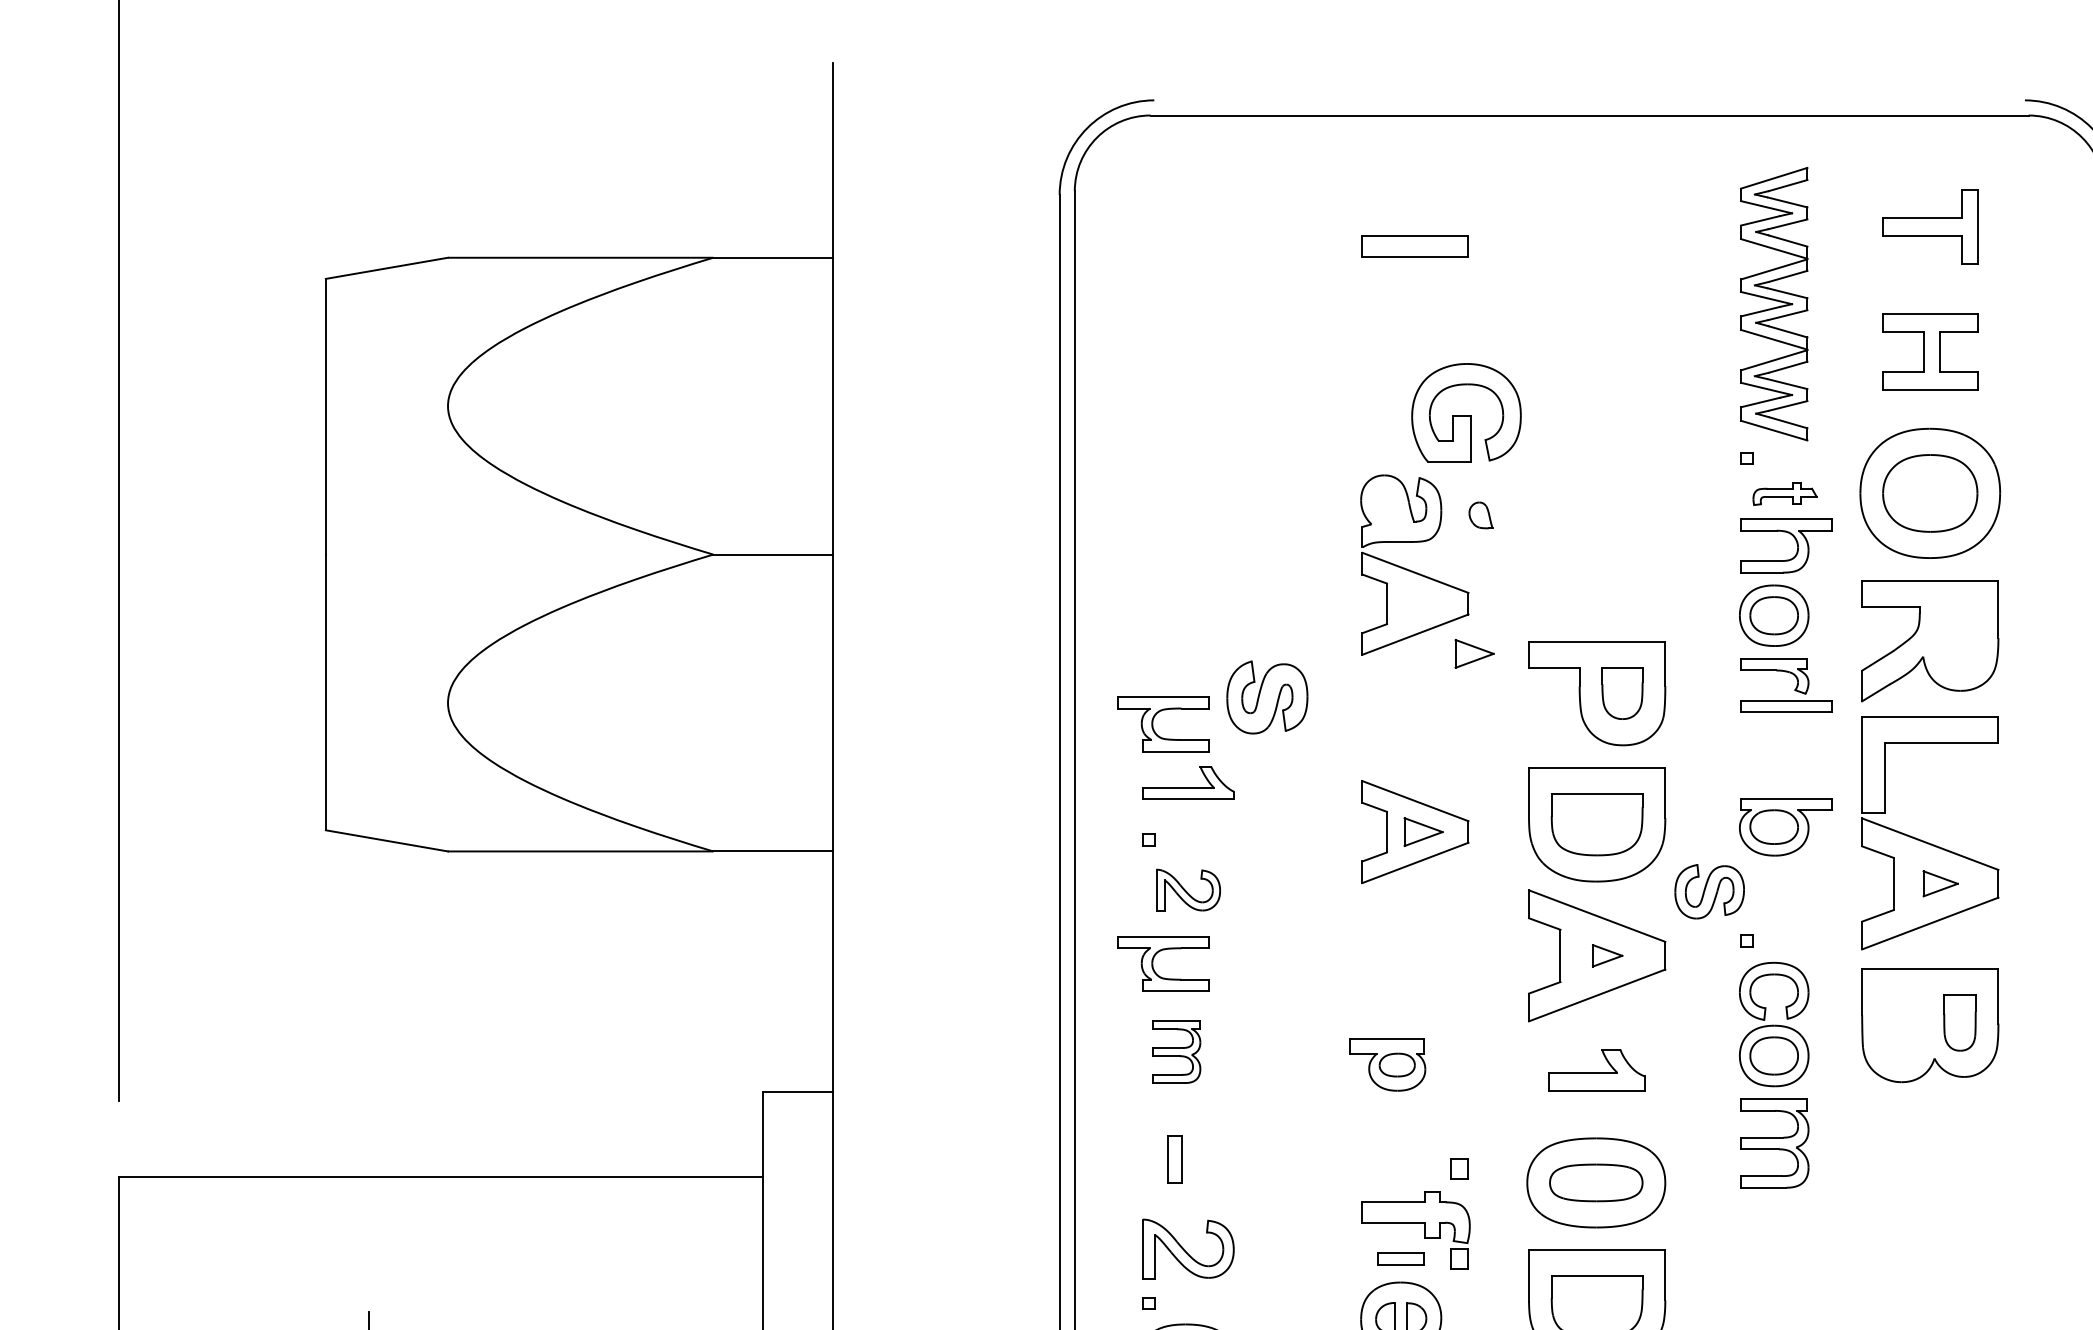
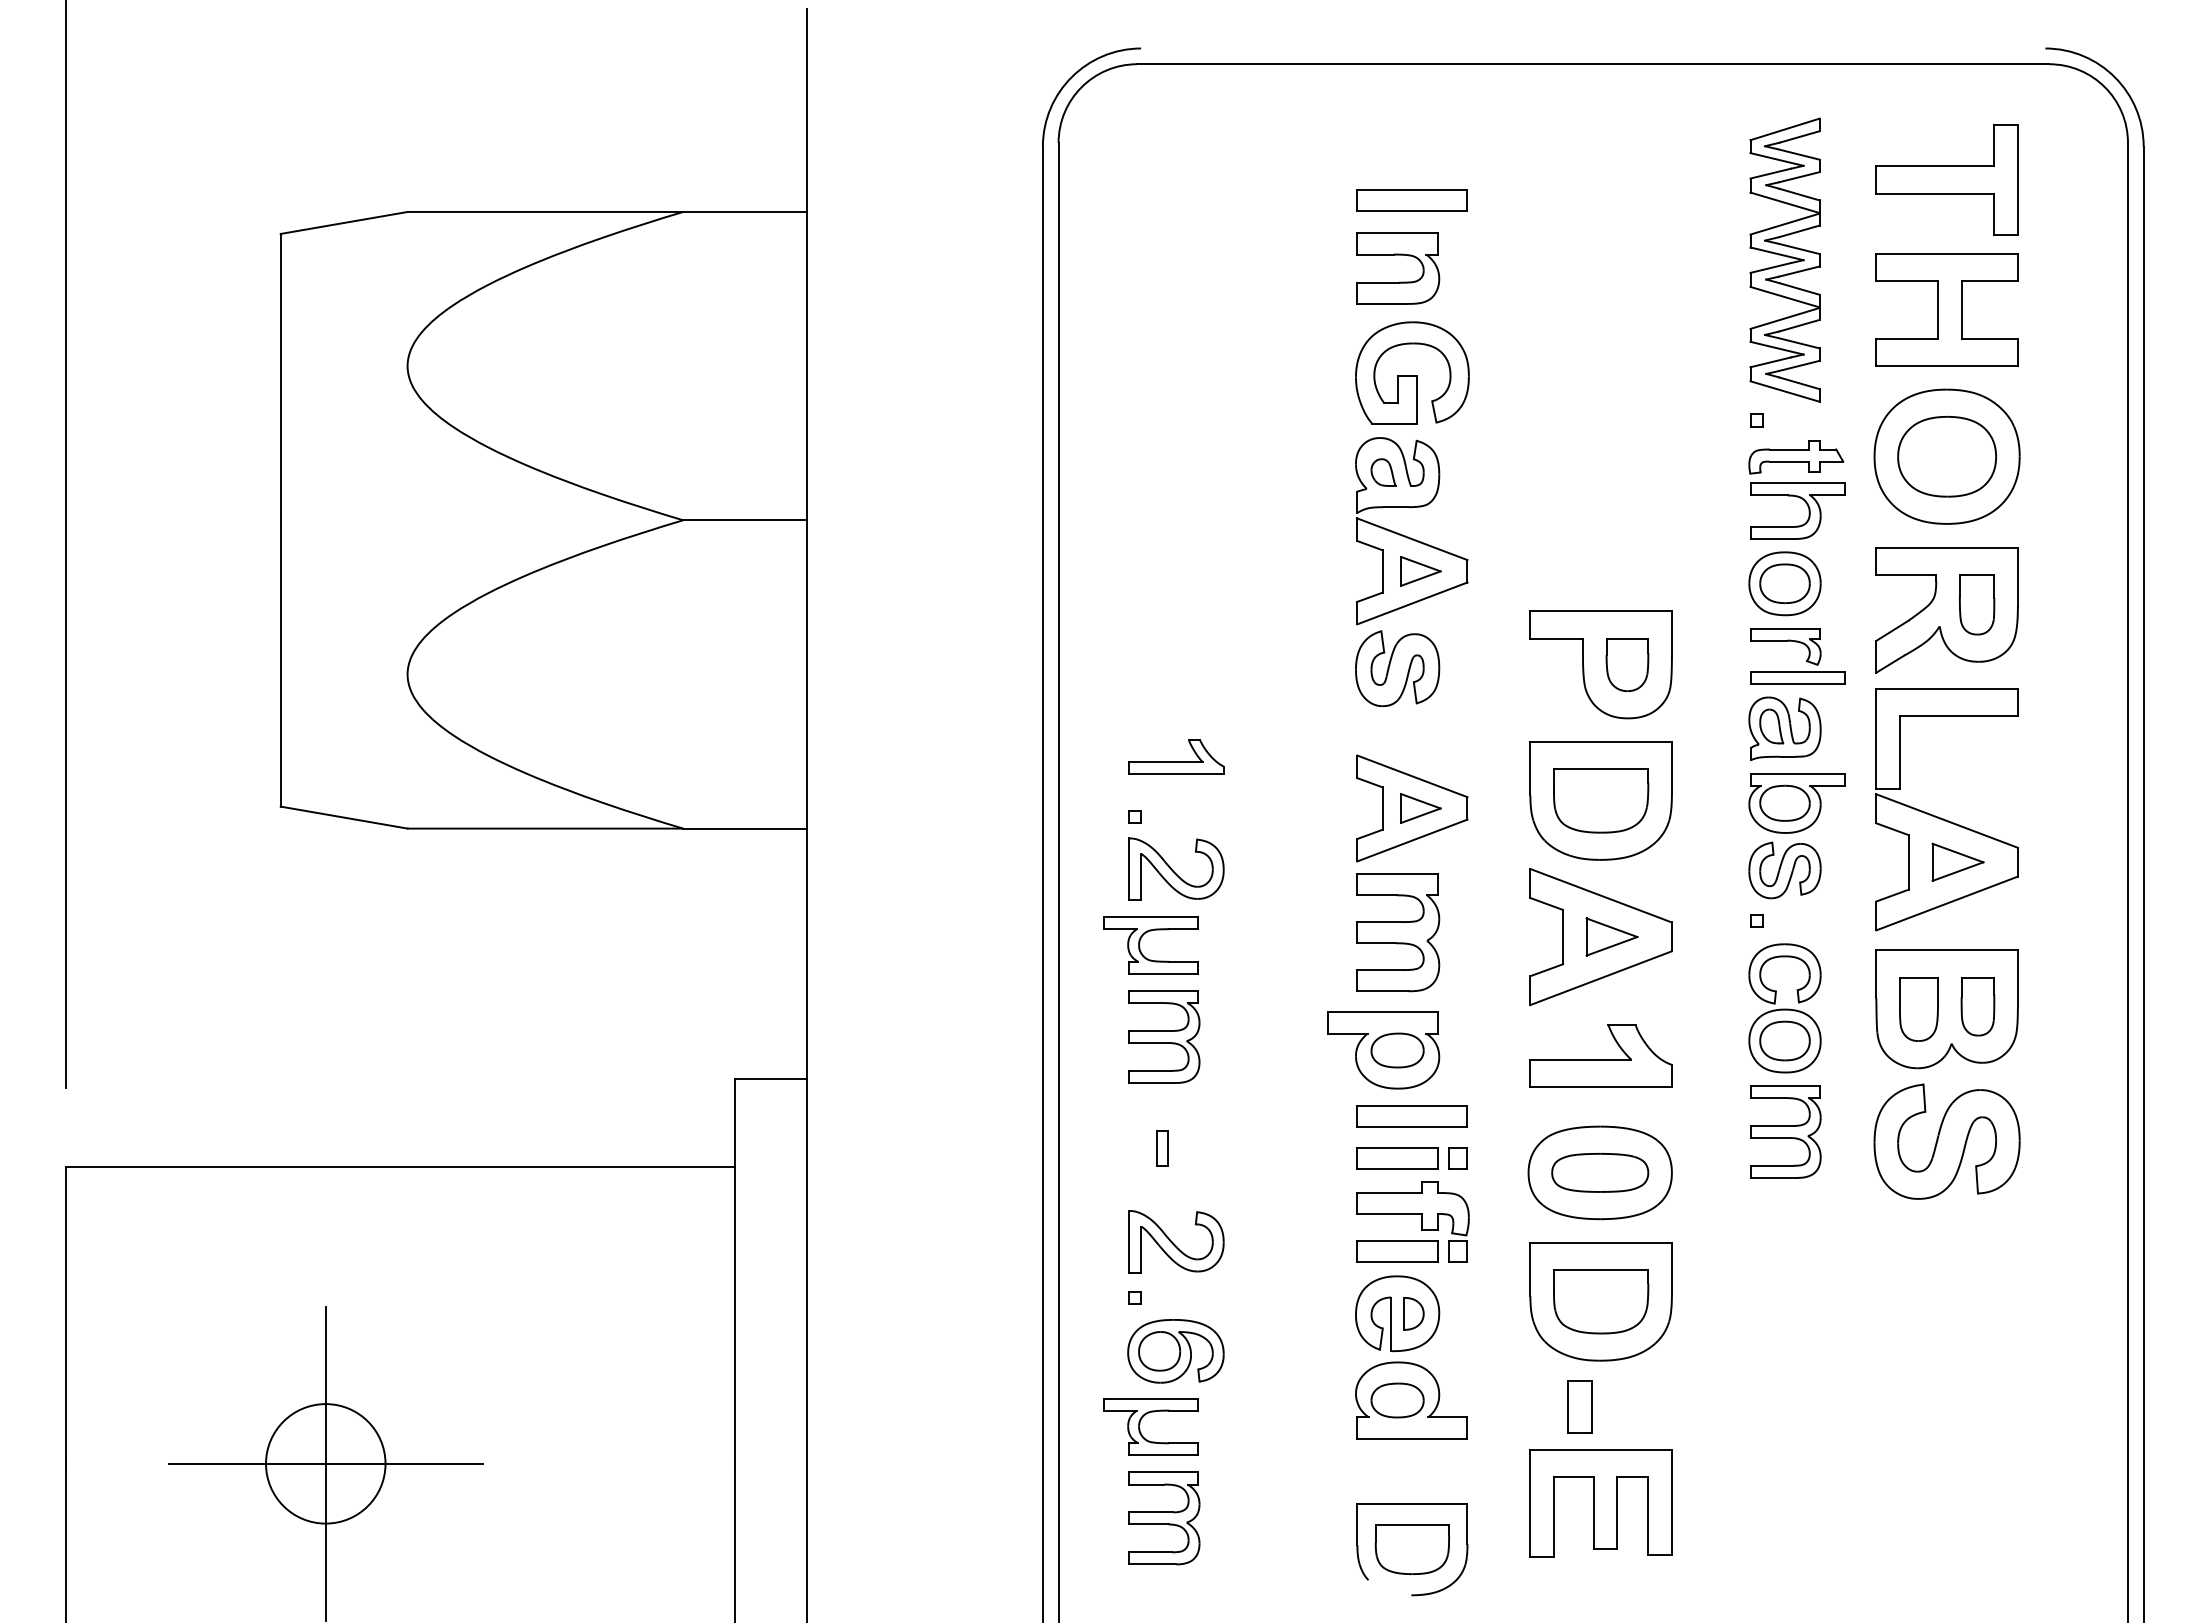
part: (1929, 226) -> (1946, 179), size x1.43
part: (1402, 299) -> (1398, 255), added
part: (1929, 351) -> (1946, 309), size x1.43
part: (1466, 412) -> (1412, 372), moved
part: (1785, 494) -> (1796, 457), size x1.43
part: (1481, 515) -> (1383, 472), moved
part: (1959, 635) -> (1977, 604), added
part: (1474, 653) -> (1420, 571), moved
part: (1267, 697) -> (1397, 668), moved
part: (1153, 726) -> (1140, 698), removed
part: (1773, 755) -> (1784, 728), added
part: (1940, 883) -> (1957, 861), size x1.43
part: (1188, 889) -> (1176, 868), size x1.43
part: (1709, 891) -> (1784, 870), moved
part: (1402, 951) -> (1398, 932), added
part: (1607, 955) -> (1611, 936), size x1.67
part: (1902, 1025) -> (1918, 1009), added
part: (1176, 1051) -> (1164, 1036), size x1.43
part: (1387, 1065) -> (1383, 1050), size x1.43
part: (1596, 1069) -> (1600, 1055), size x1.43
part: (1414, 1128) -> (1411, 1116), added
part: (1929, 1152) -> (1946, 1141), added
part: (1174, 1159) -> (1162, 1148), size x0.71
part: (1401, 1169) -> (1397, 1158), added
part: (1401, 1258) -> (1397, 1251), size x1.67

